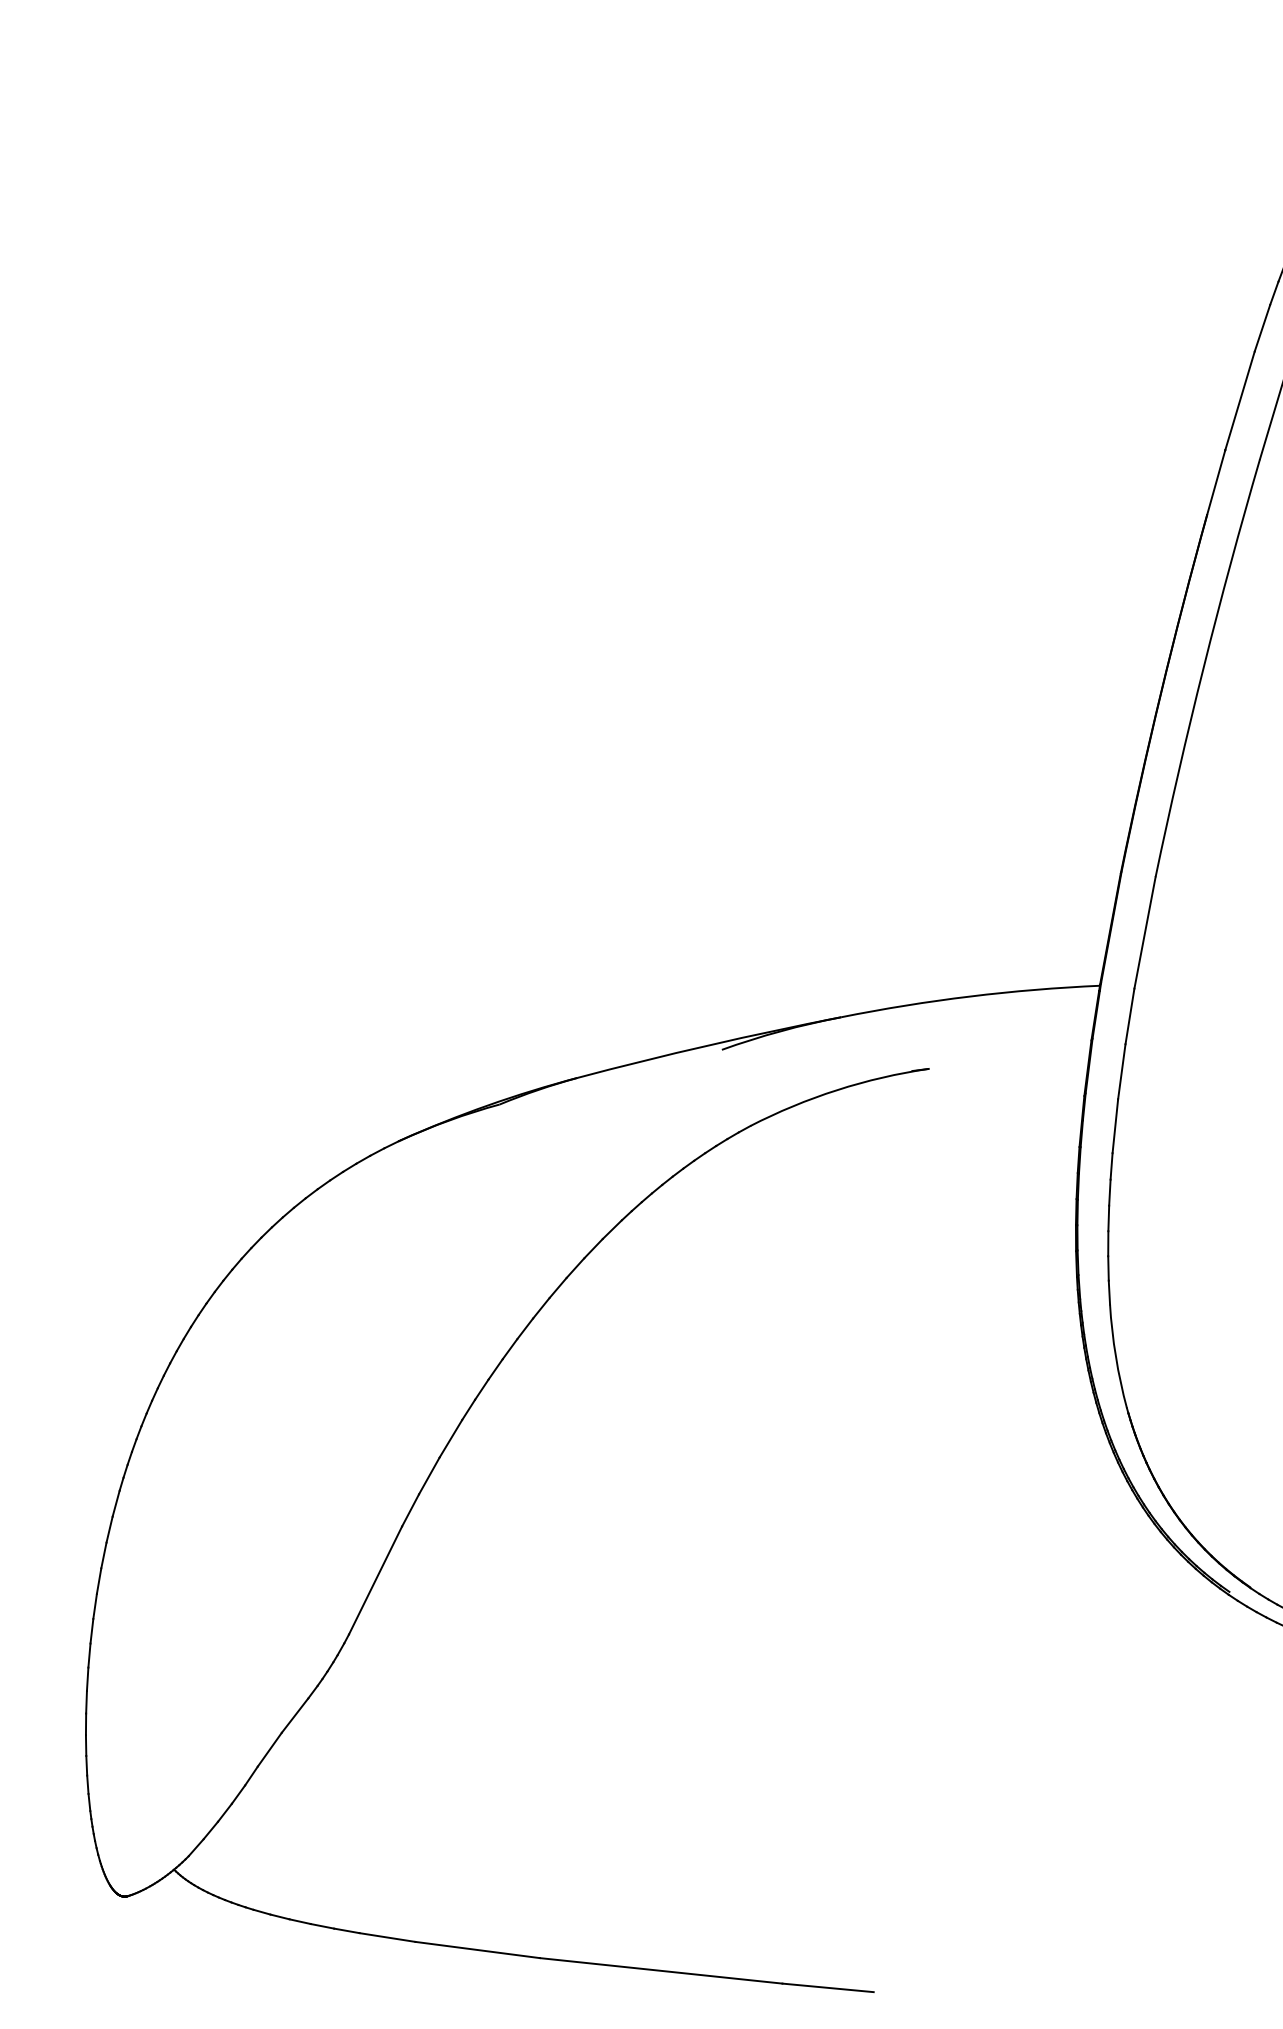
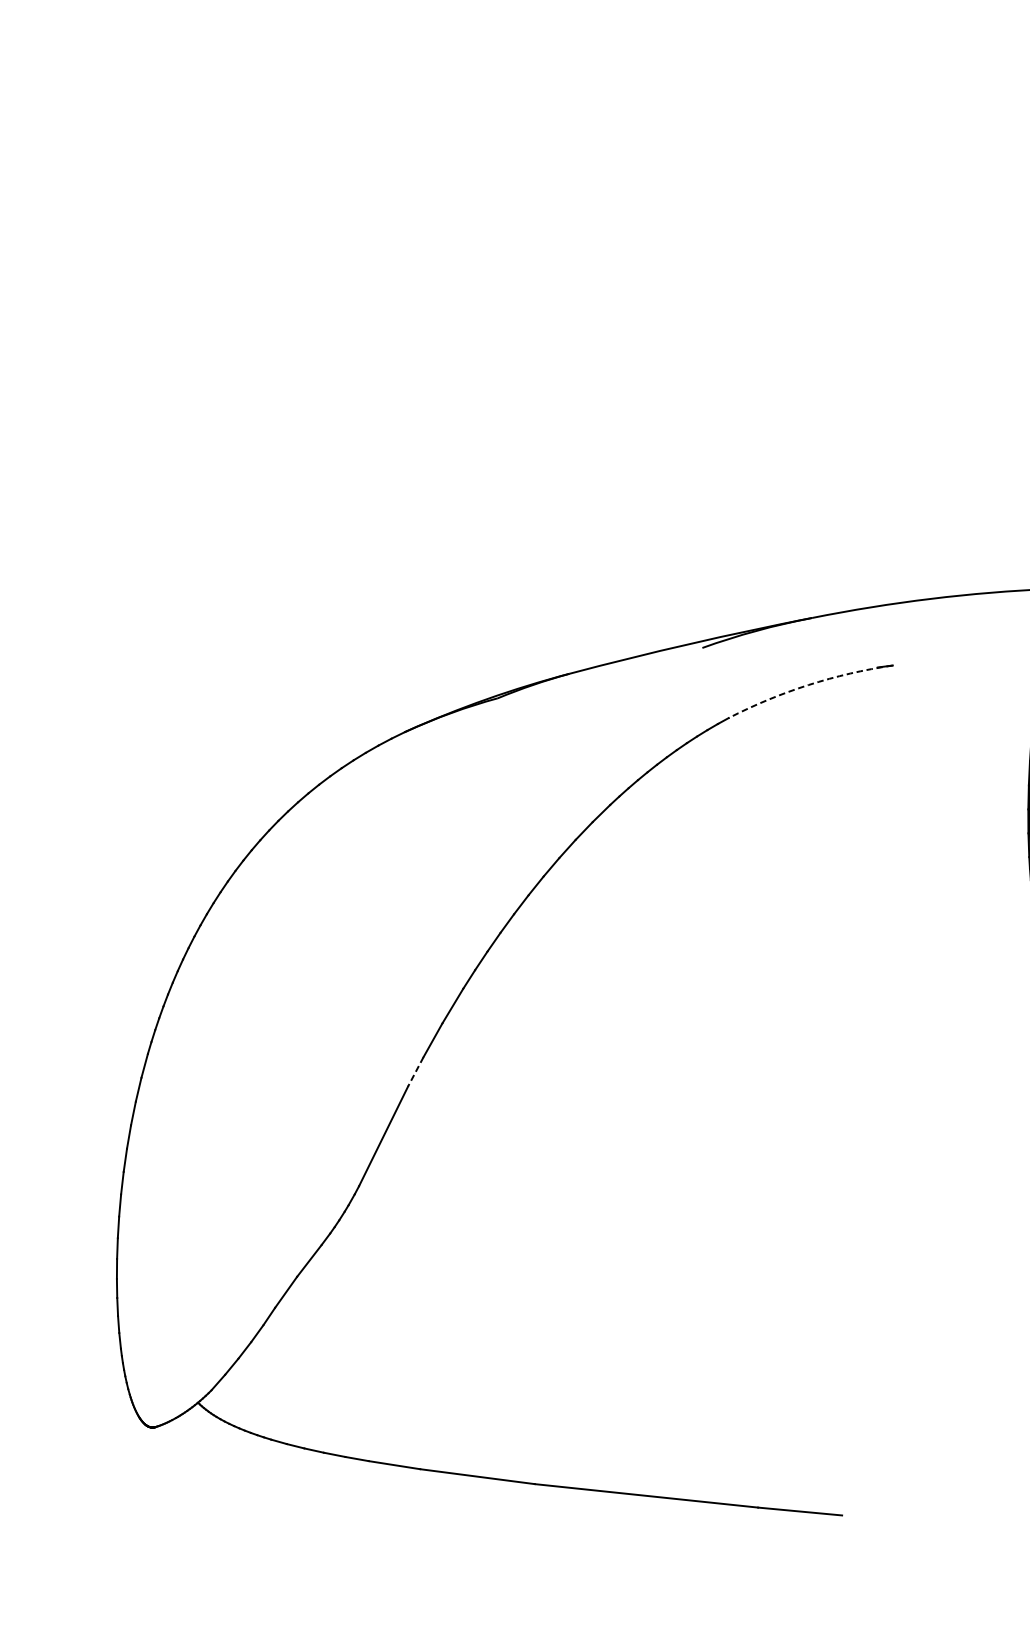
arc: (837, 1090) -> (808, 685), solid -> dashed
line: (410, 1510) -> (415, 1072), solid -> dashed

